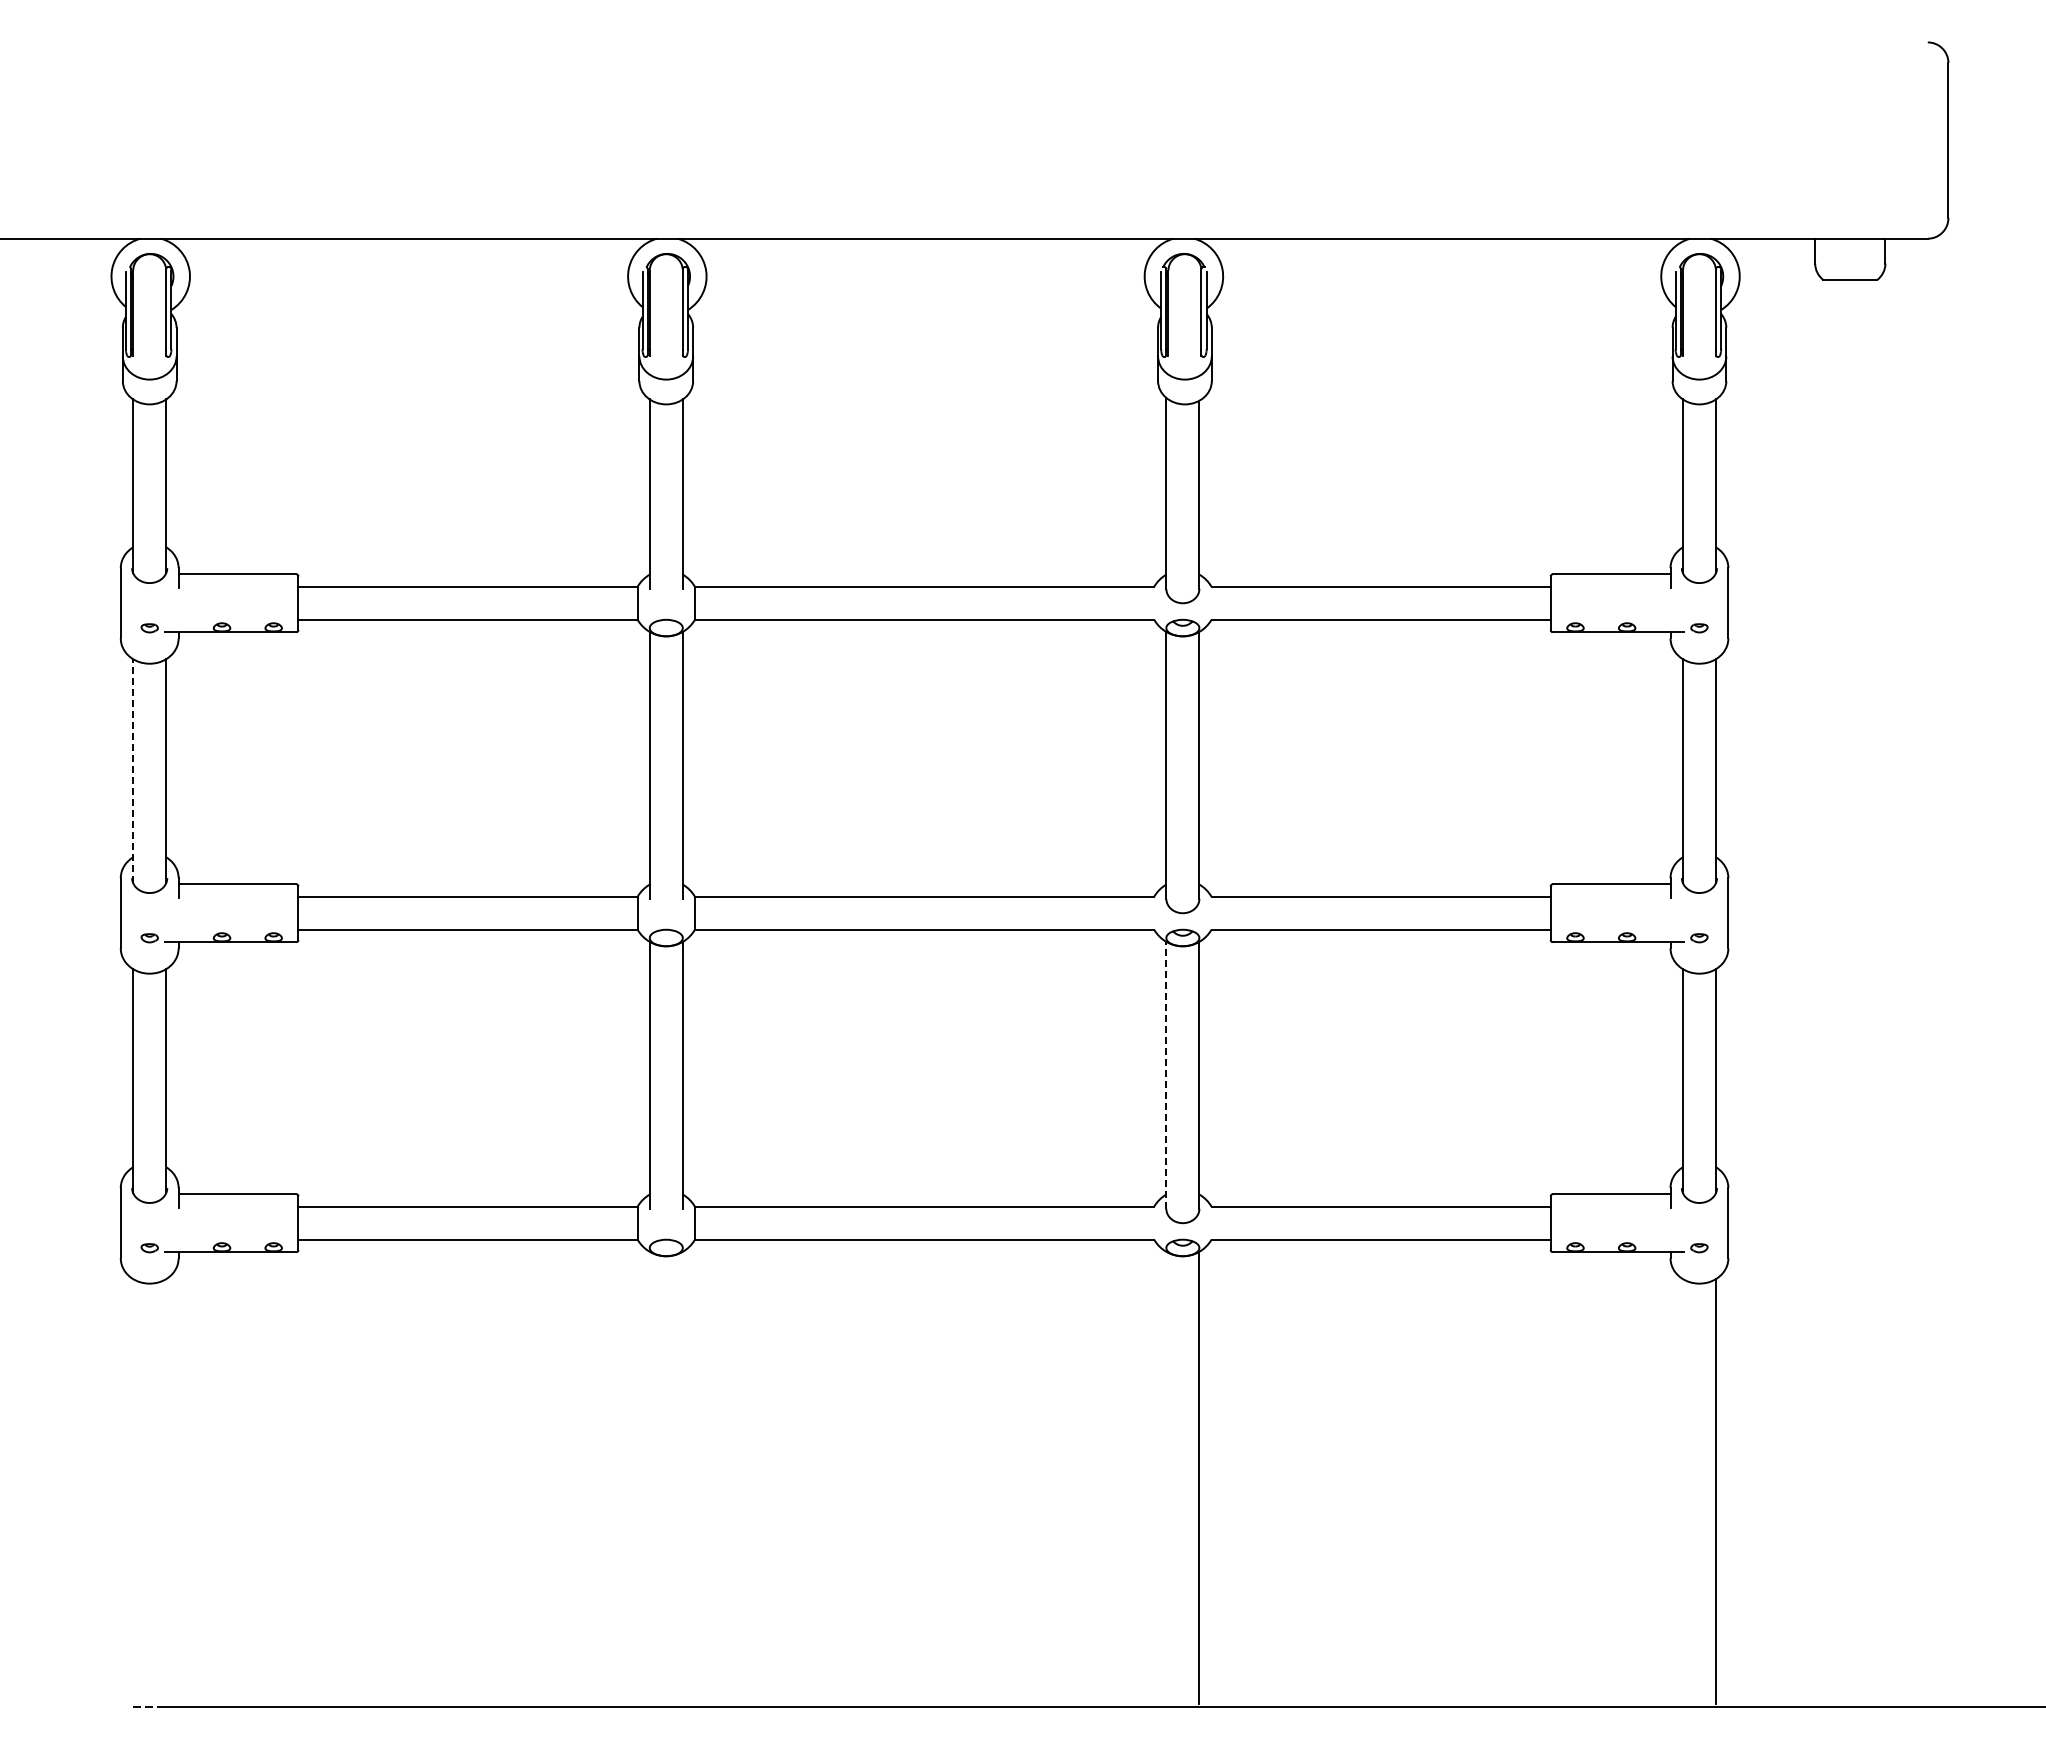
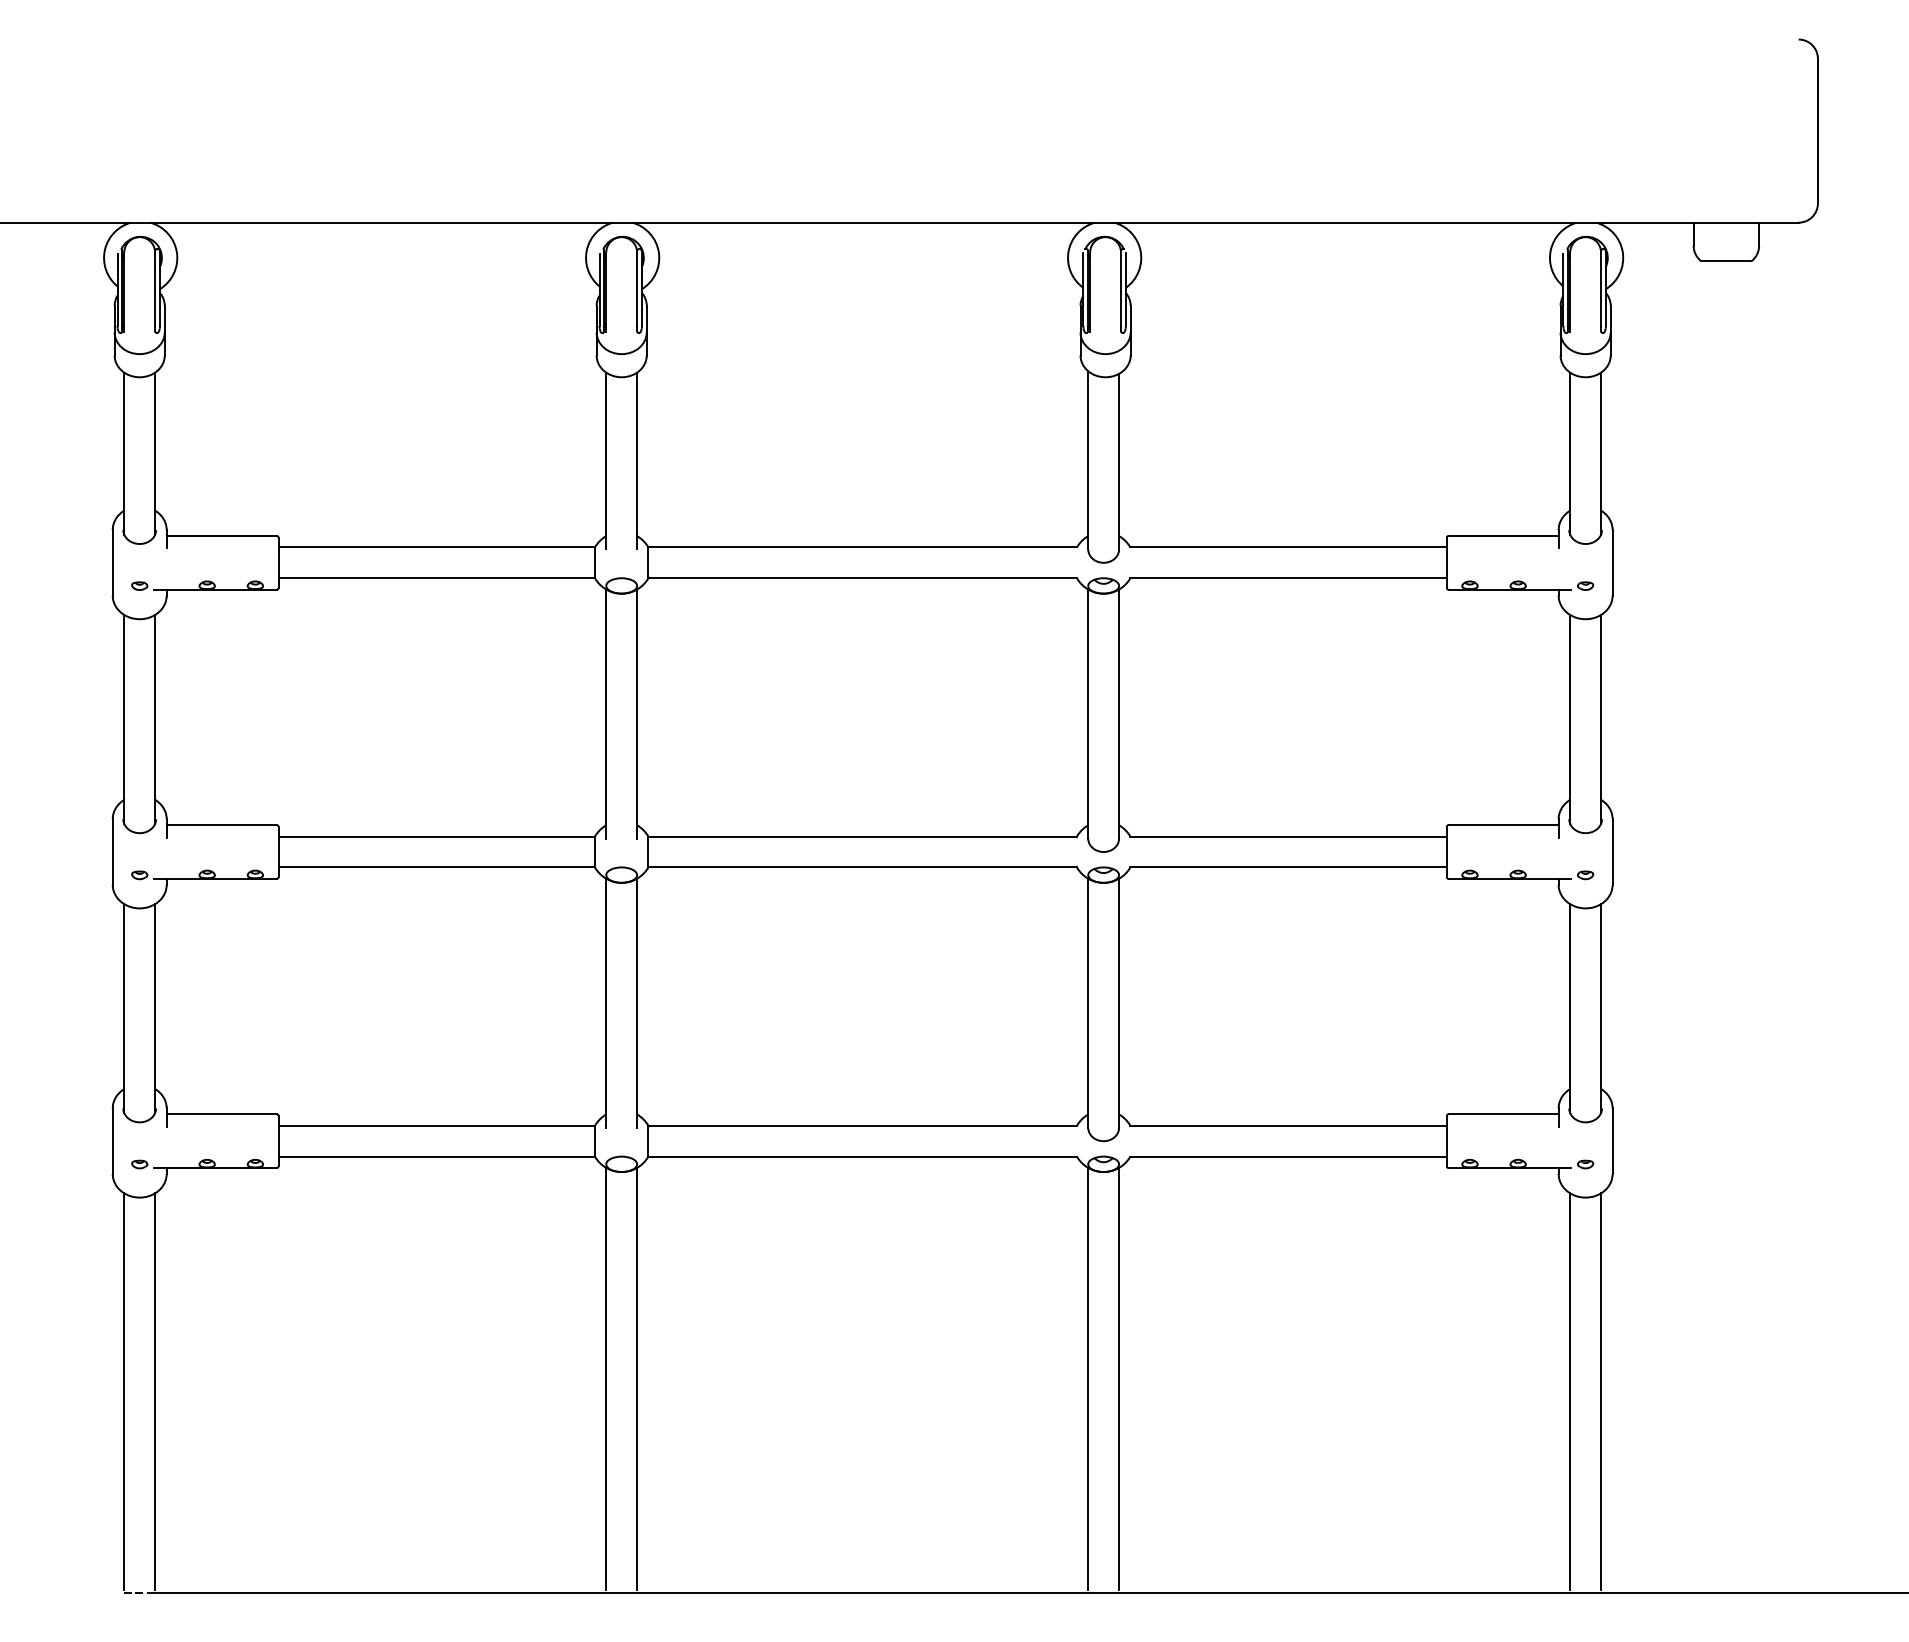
line: (133, 771) -> (124, 719), dashed -> solid
line: (1166, 1075) -> (1088, 1003), dashed -> solid
line: (649, 1477) -> (606, 1378), added
line: (682, 1477) -> (636, 1378), added
line: (1166, 1477) -> (1088, 1378), added
line: (133, 1491) -> (124, 1391), added
line: (166, 1491) -> (155, 1391), added
line: (1682, 1491) -> (1569, 1391), added

